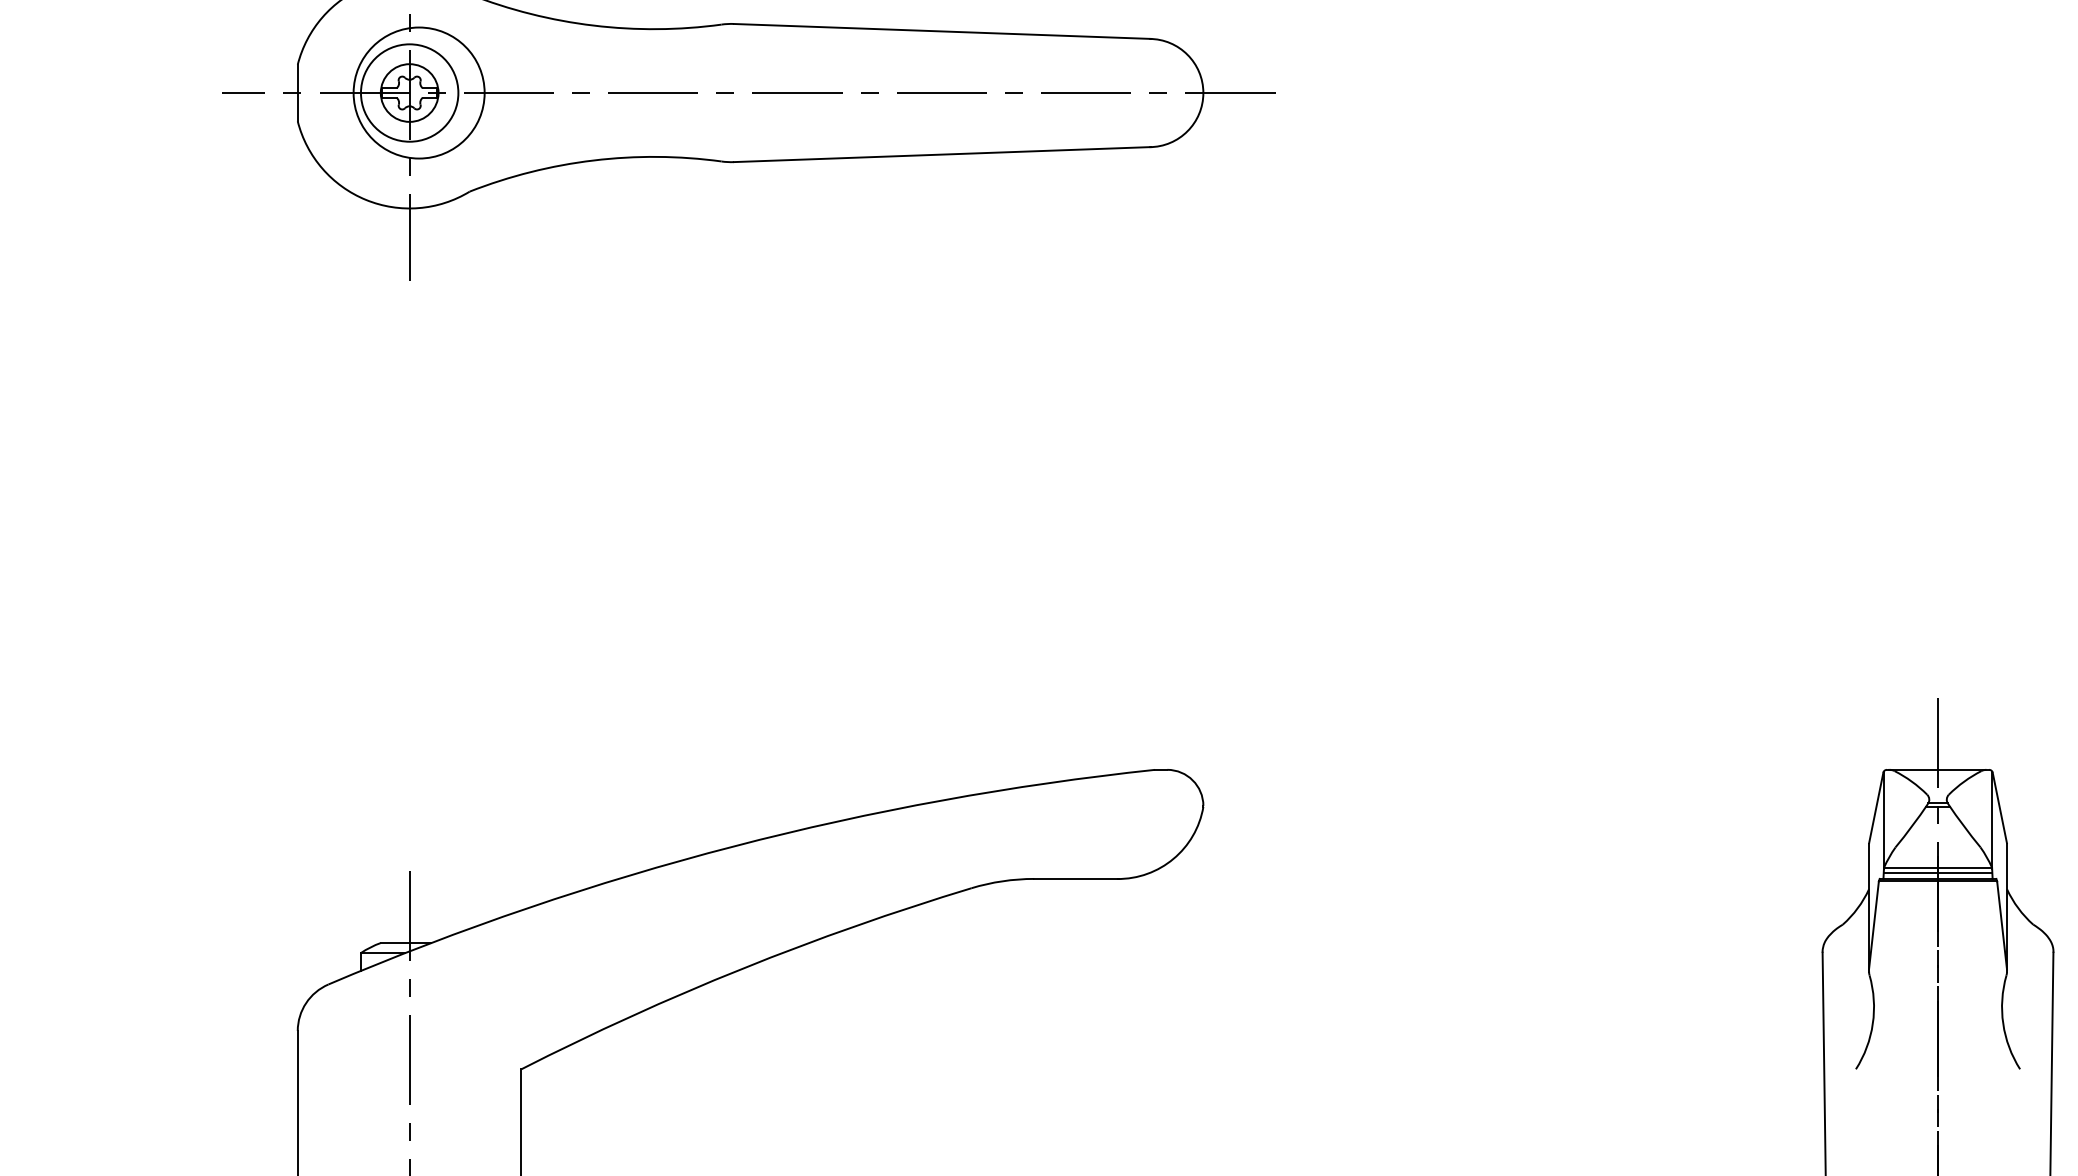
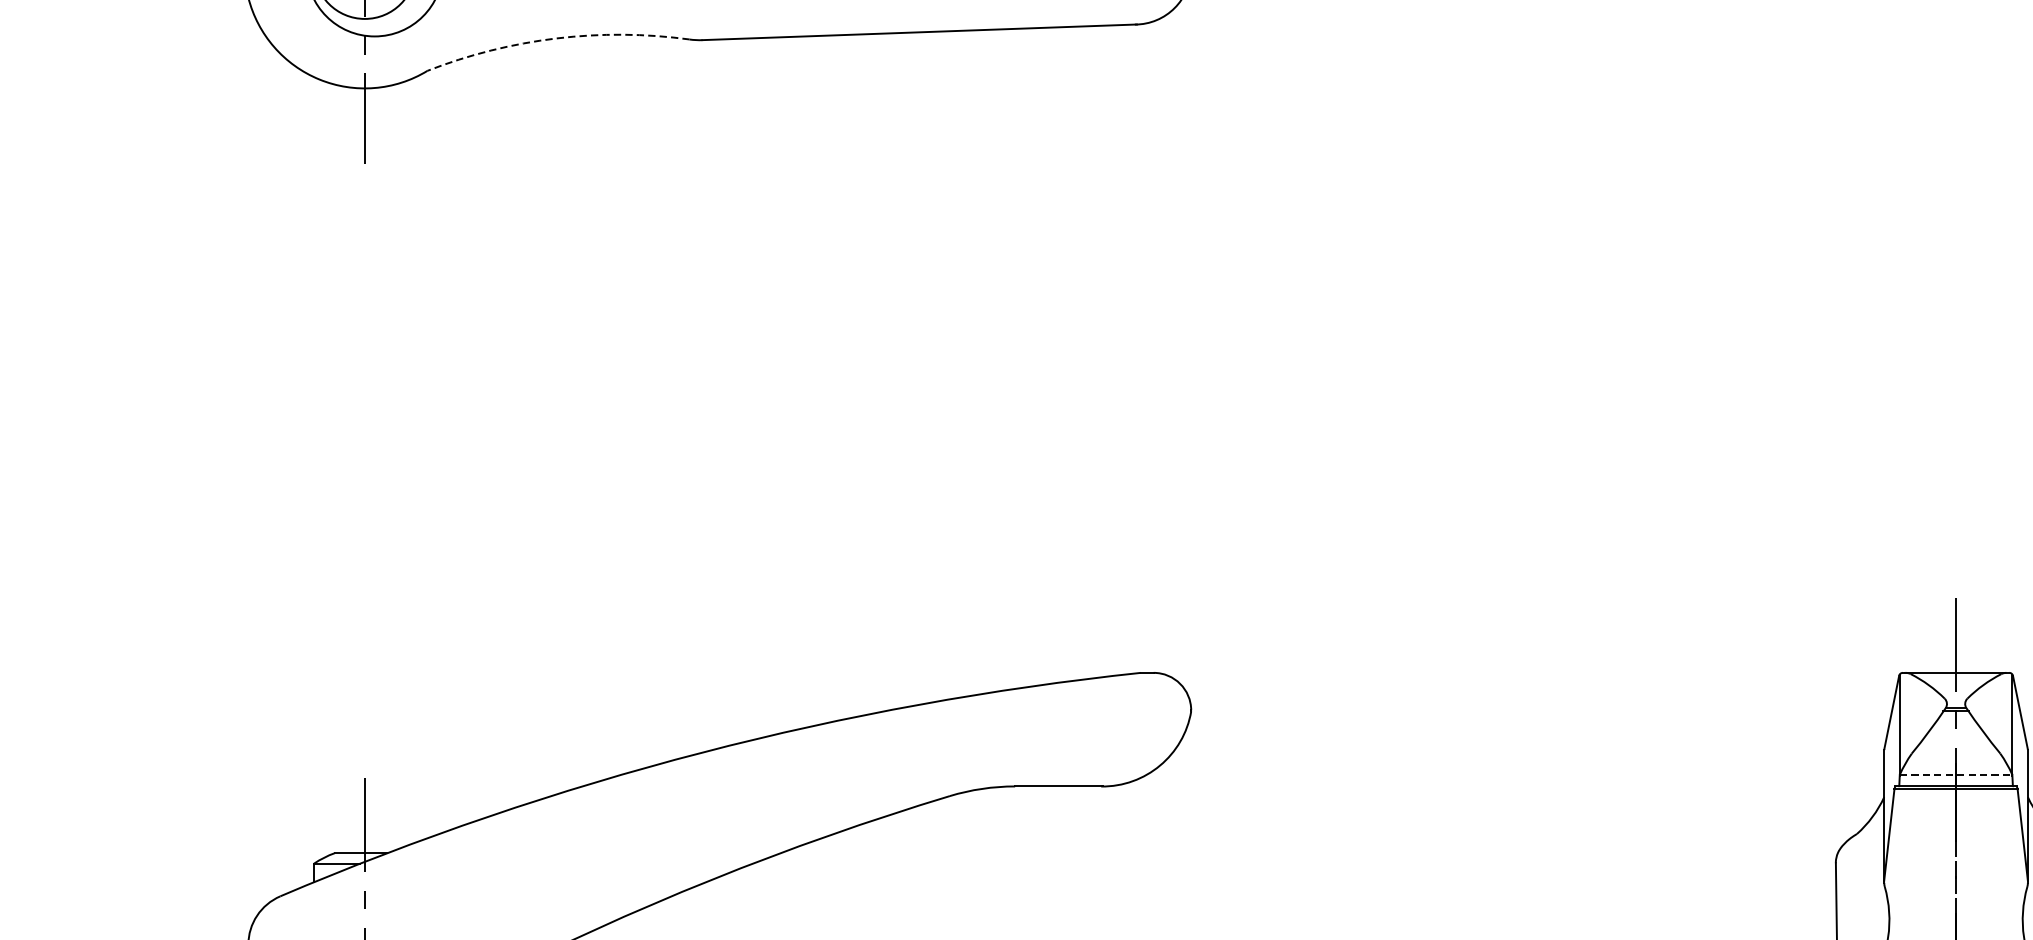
arc: (593, 160) -> (556, 38), solid -> dashed
line: (1938, 867) -> (1956, 774), solid -> dashed
line: (1937, 873) -> (1955, 780), removed

